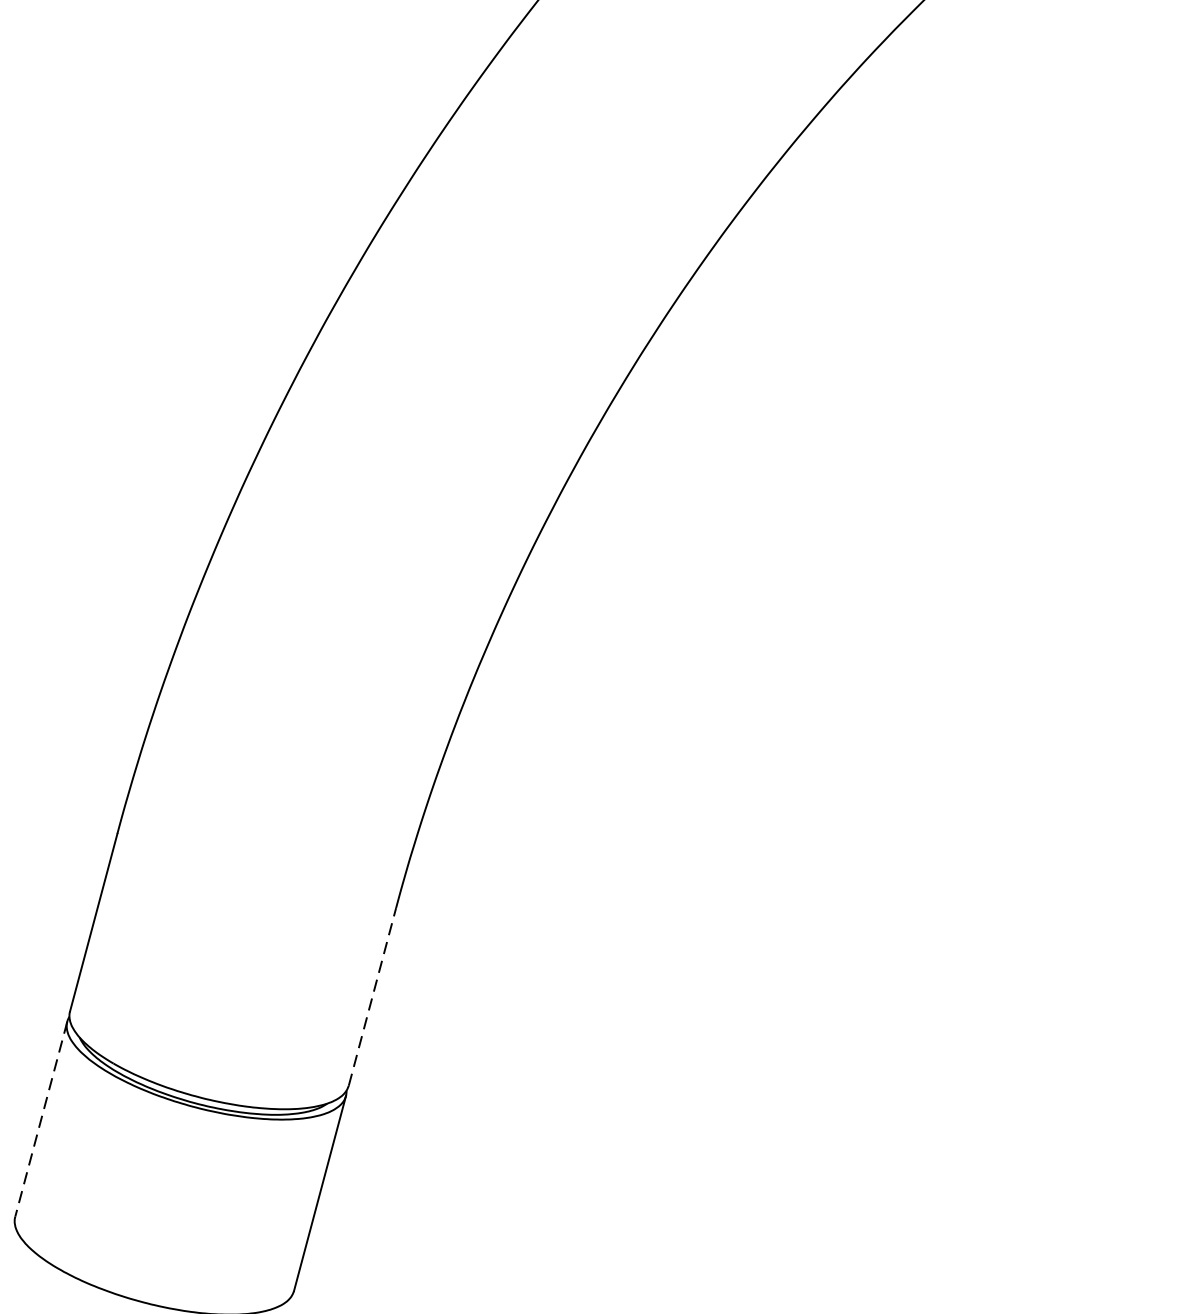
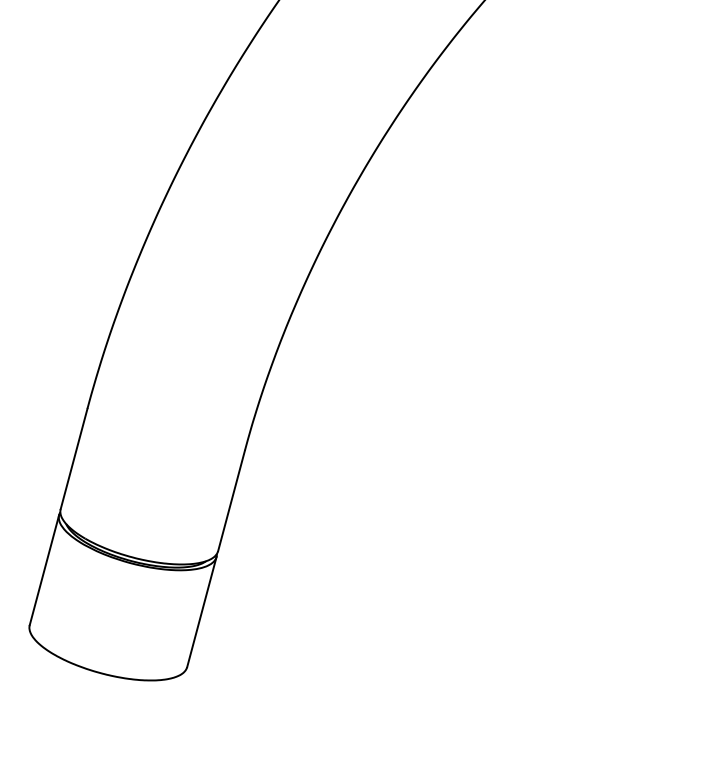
line: (372, 997) -> (231, 501), dashed -> solid
line: (41, 1119) -> (44, 570), dashed -> solid

